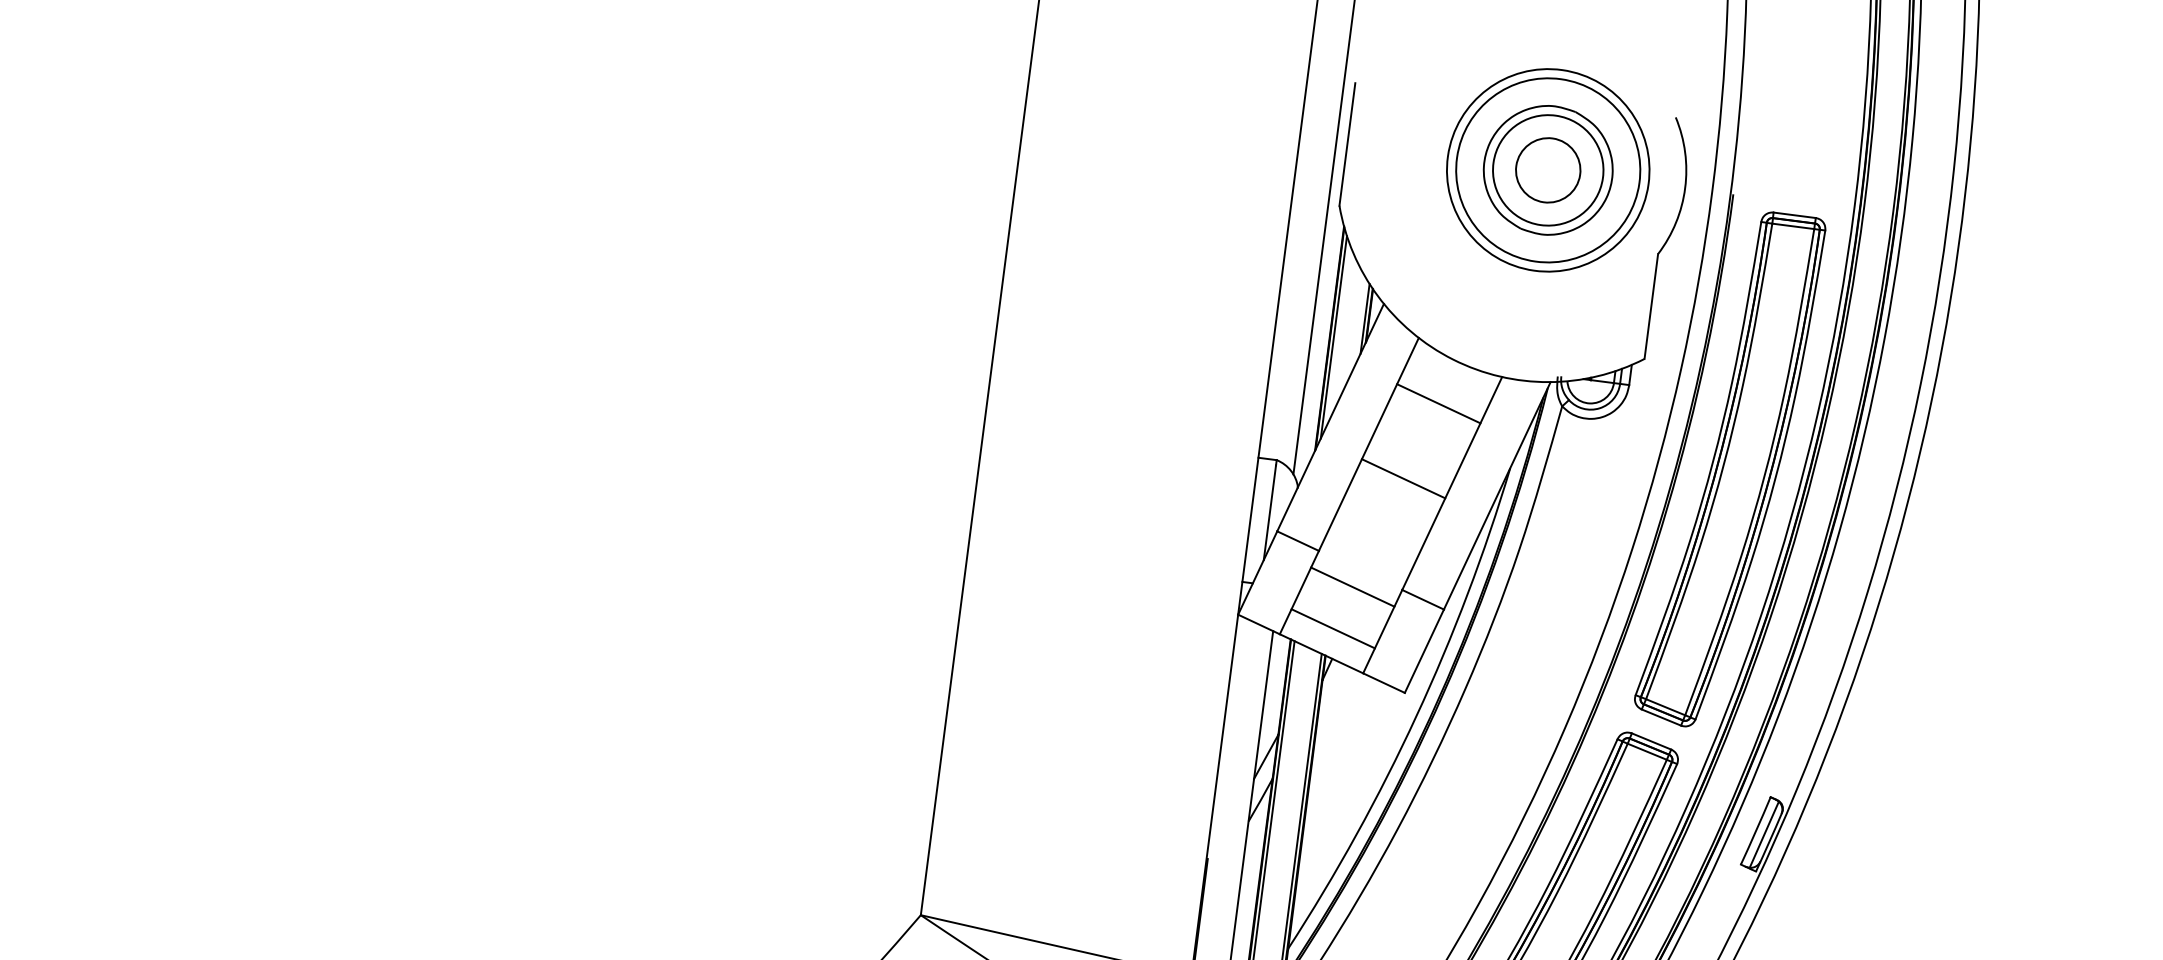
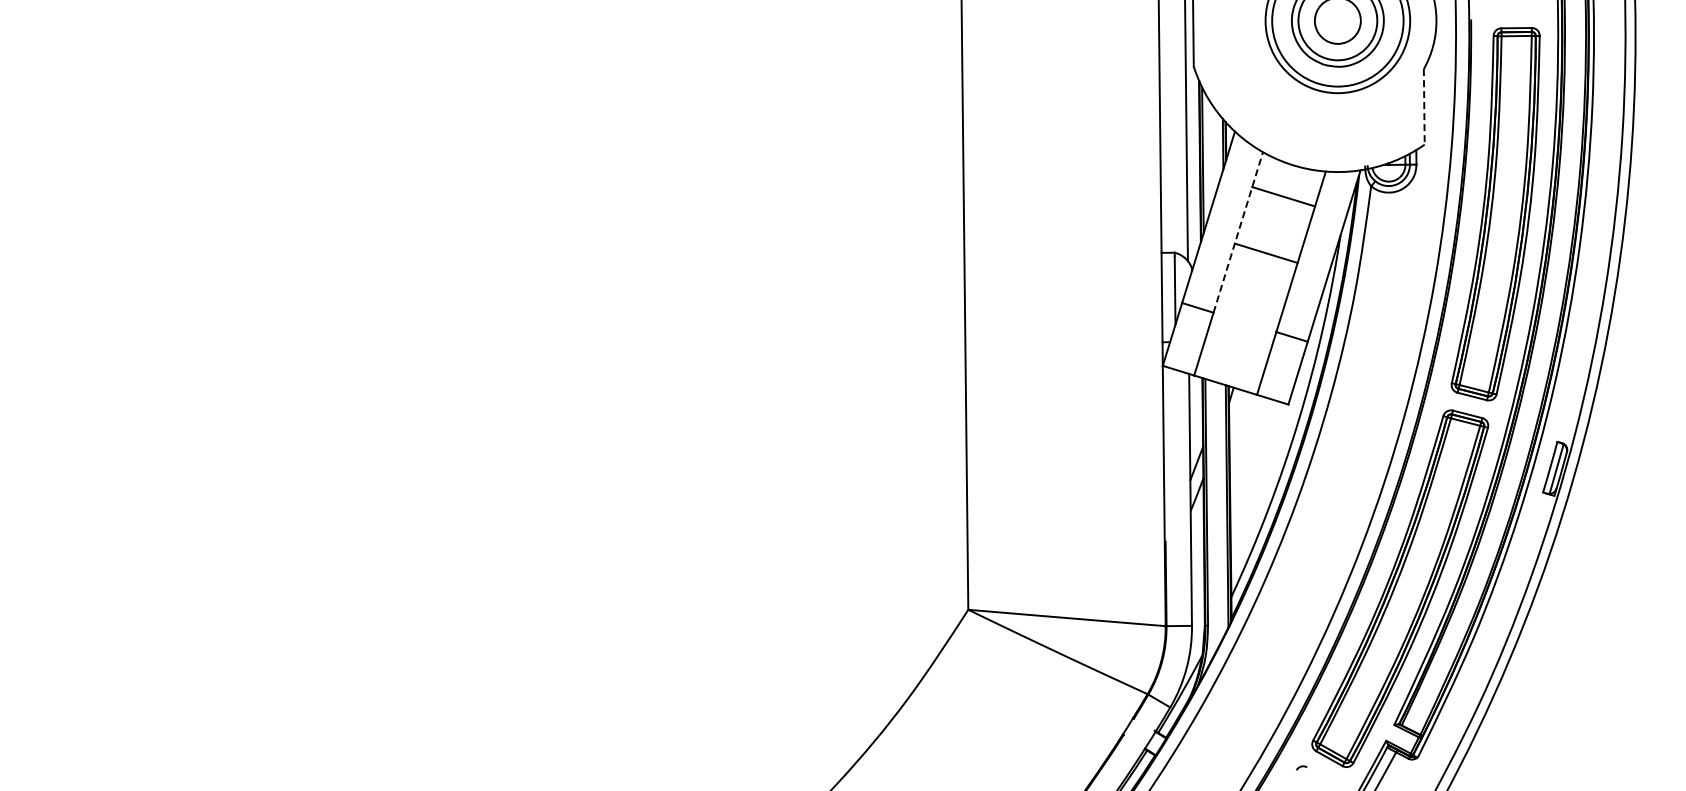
line: (1651, 306) -> (1424, 106), solid -> dashed
line: (1369, 444) -> (1238, 232), solid -> dashed
line: (1352, 586) -> (1240, 334), removed
line: (1333, 629) -> (1231, 366), removed

